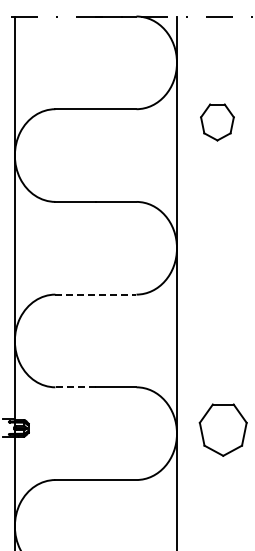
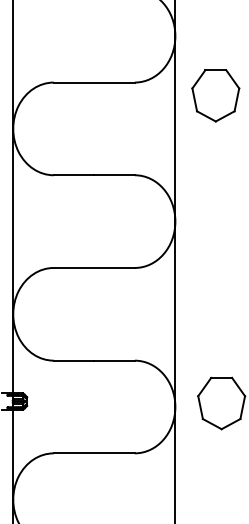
part: (217, 122) -> (215, 95), size x1.43
line: (95, 294) -> (93, 267), dashed -> solid
line: (75, 387) -> (73, 360), dashed -> solid

